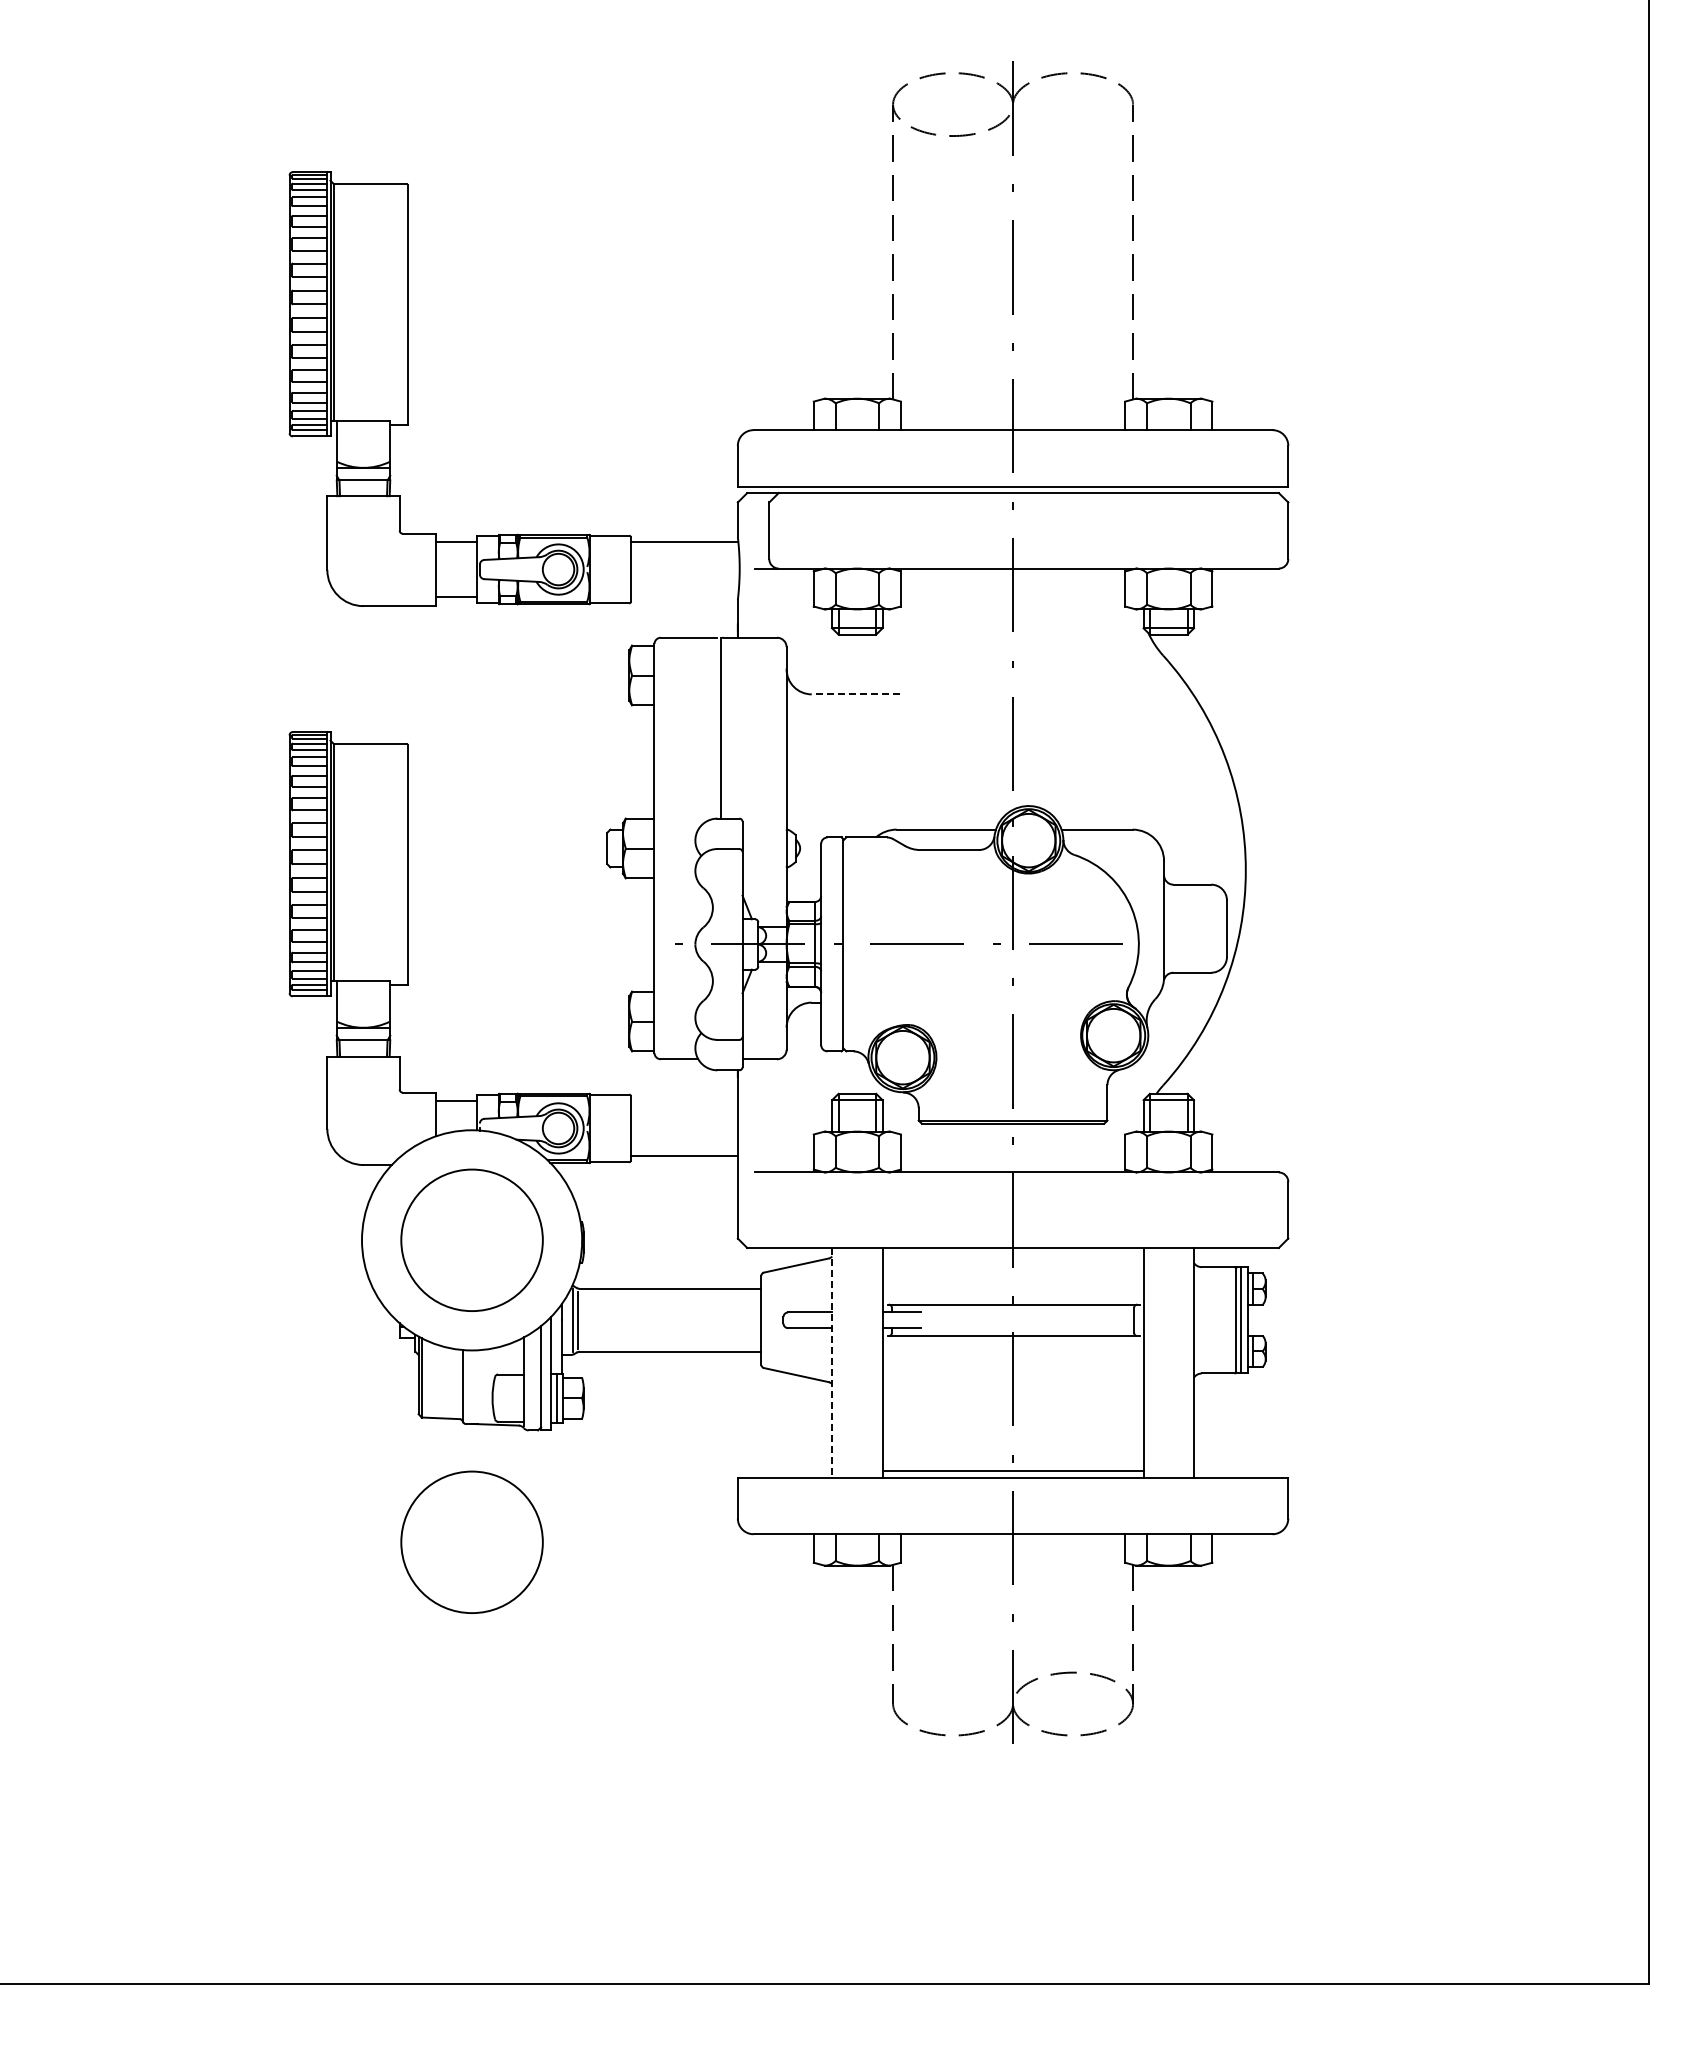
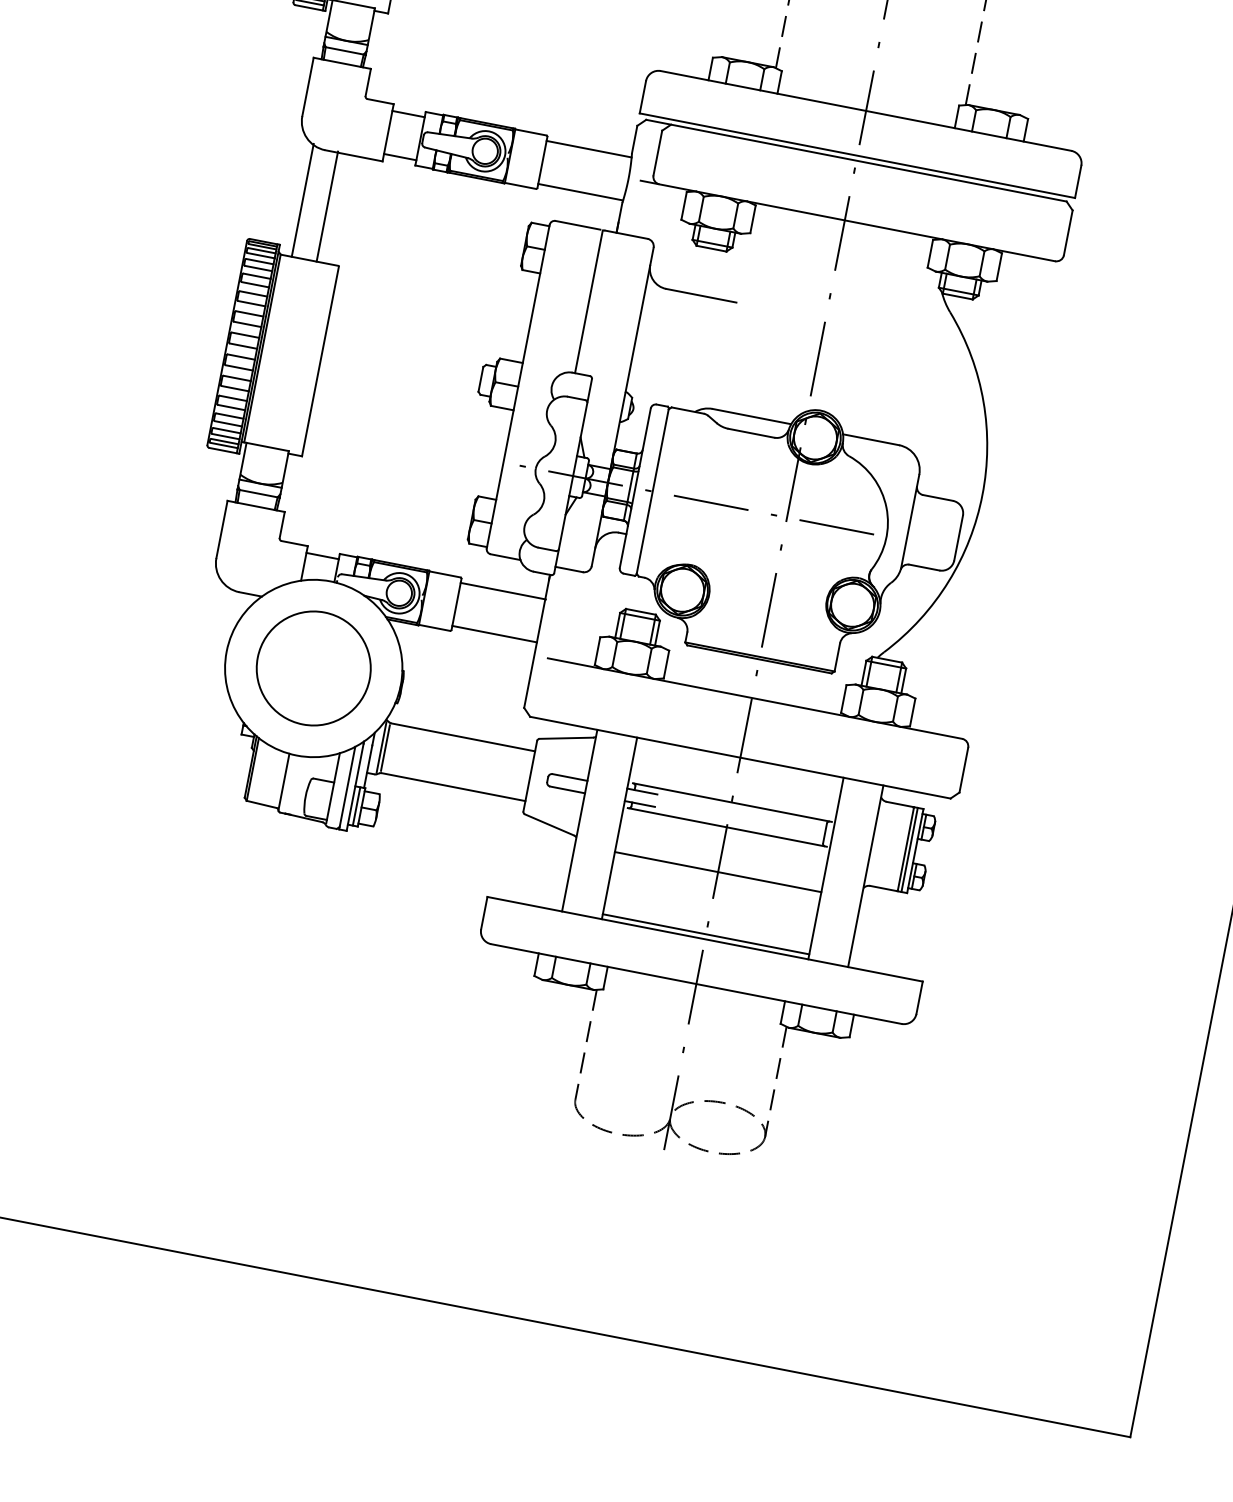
line: (684, 596) -> (580, 191), added
line: (347, 672) -> (302, 200), added
line: (379, 673) -> (327, 205), added
line: (855, 694) -> (700, 295), dashed -> solid
line: (684, 1101) -> (503, 591), added
line: (832, 1362) -> (579, 820), dashed -> solid
line: (1012, 1392) -> (717, 871), added
circle: (471, 1541) -> (267, 906), removed

